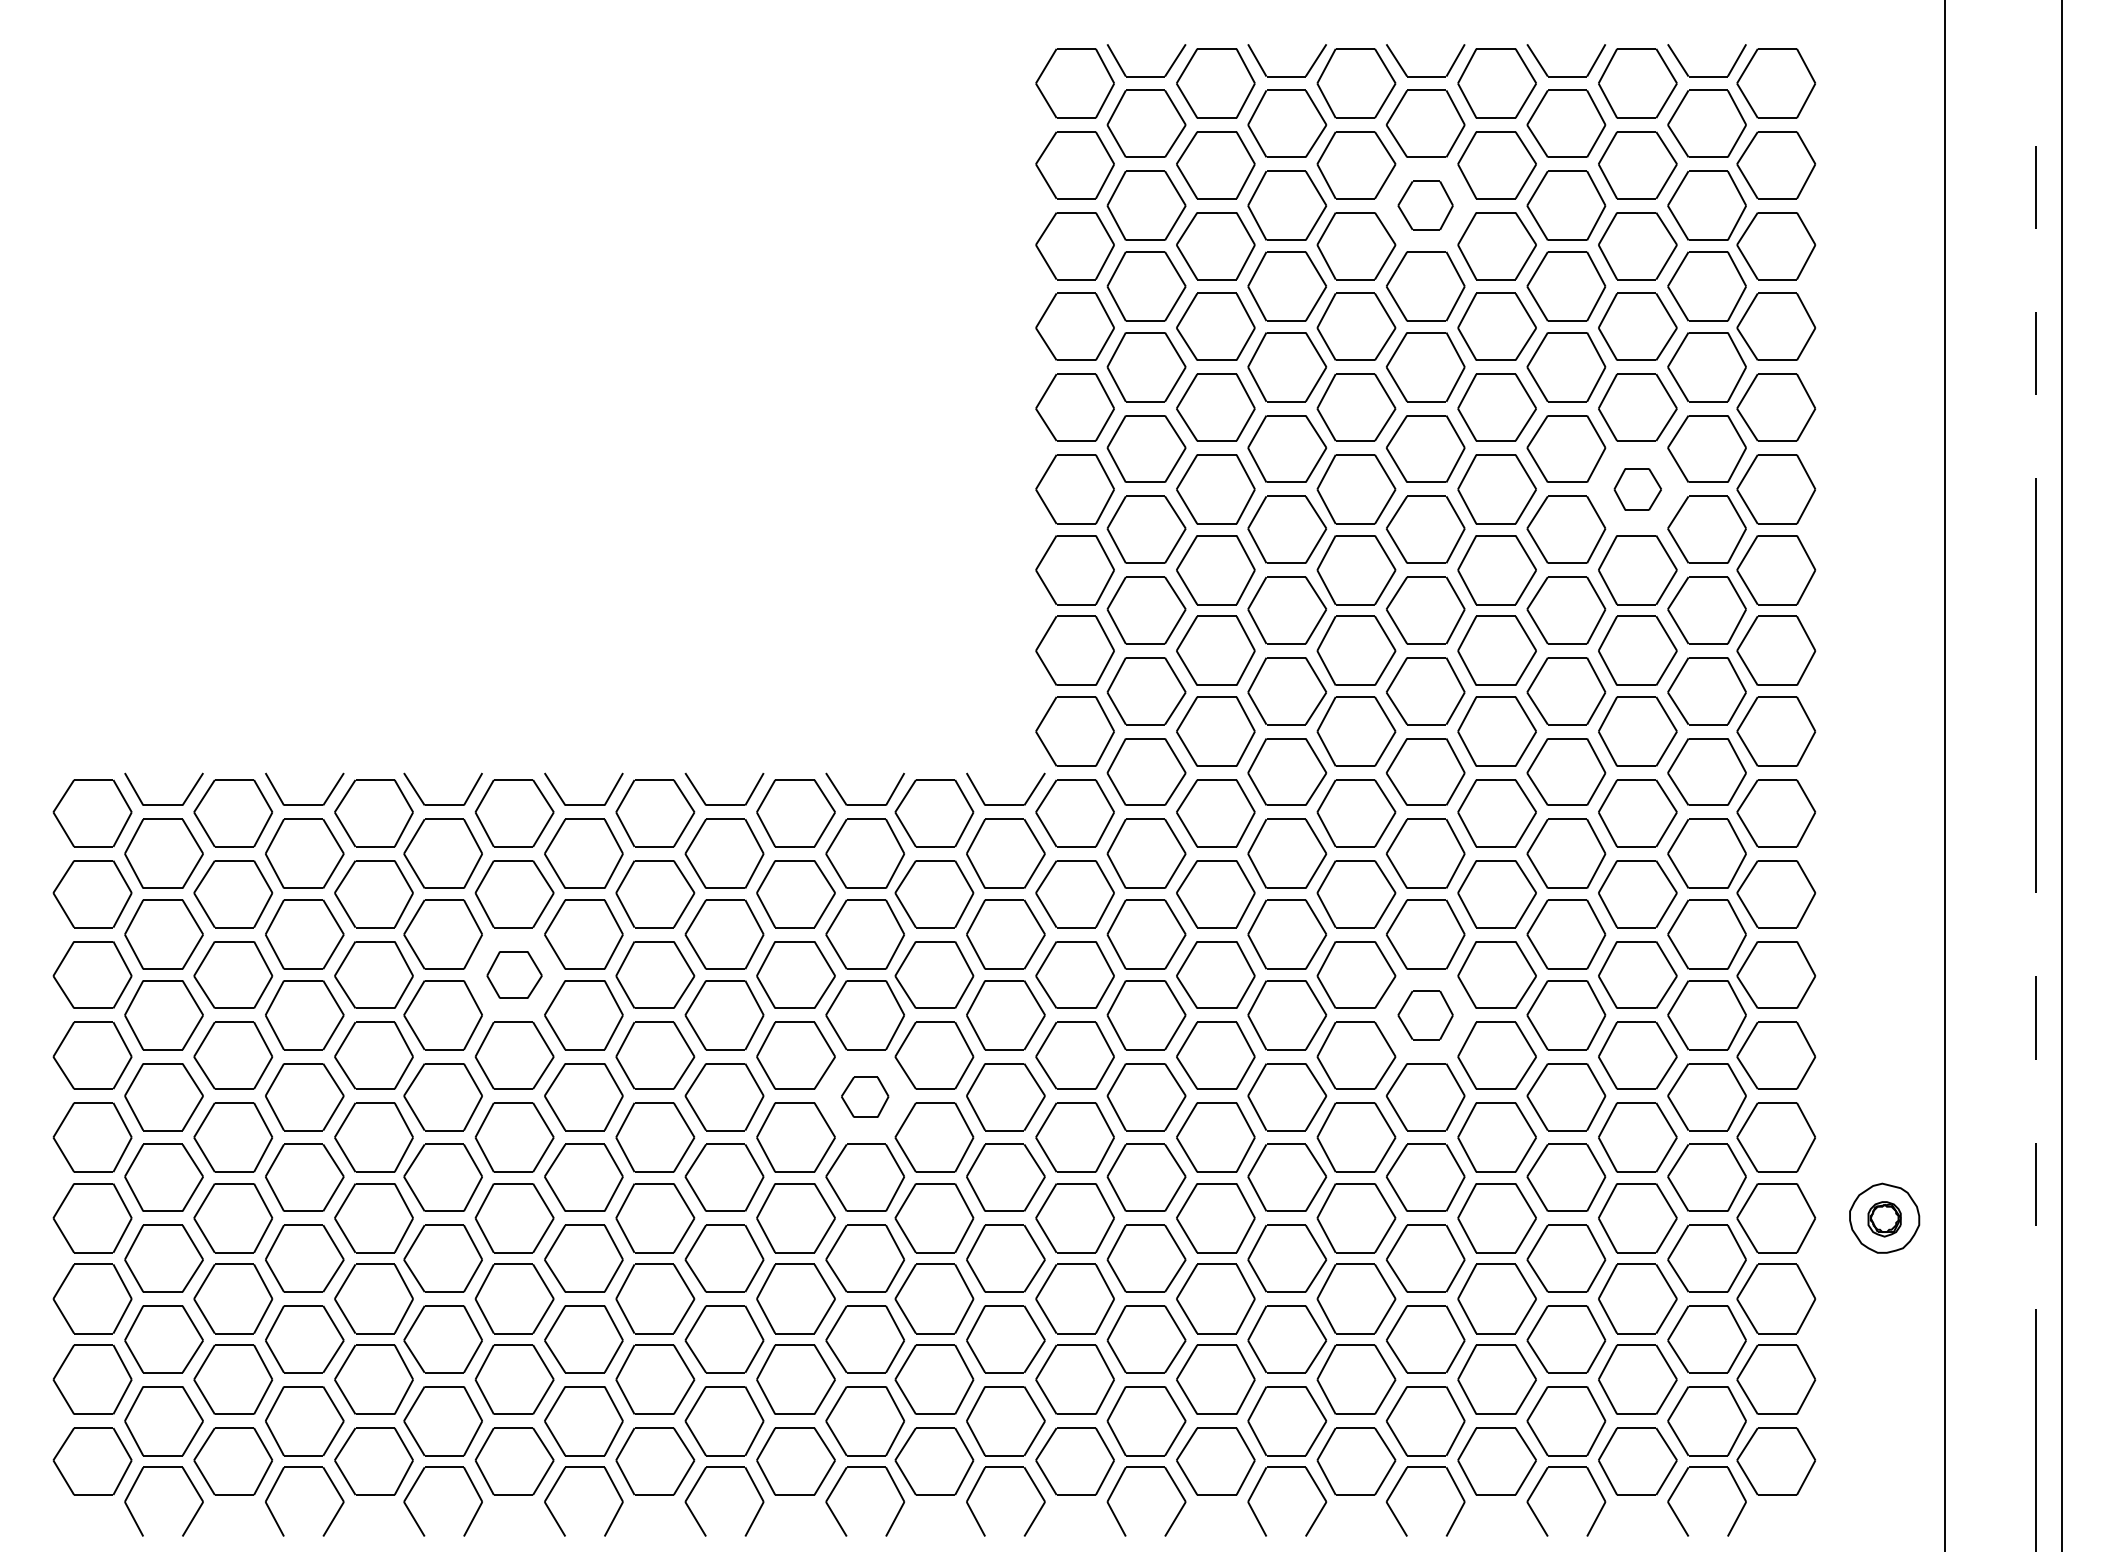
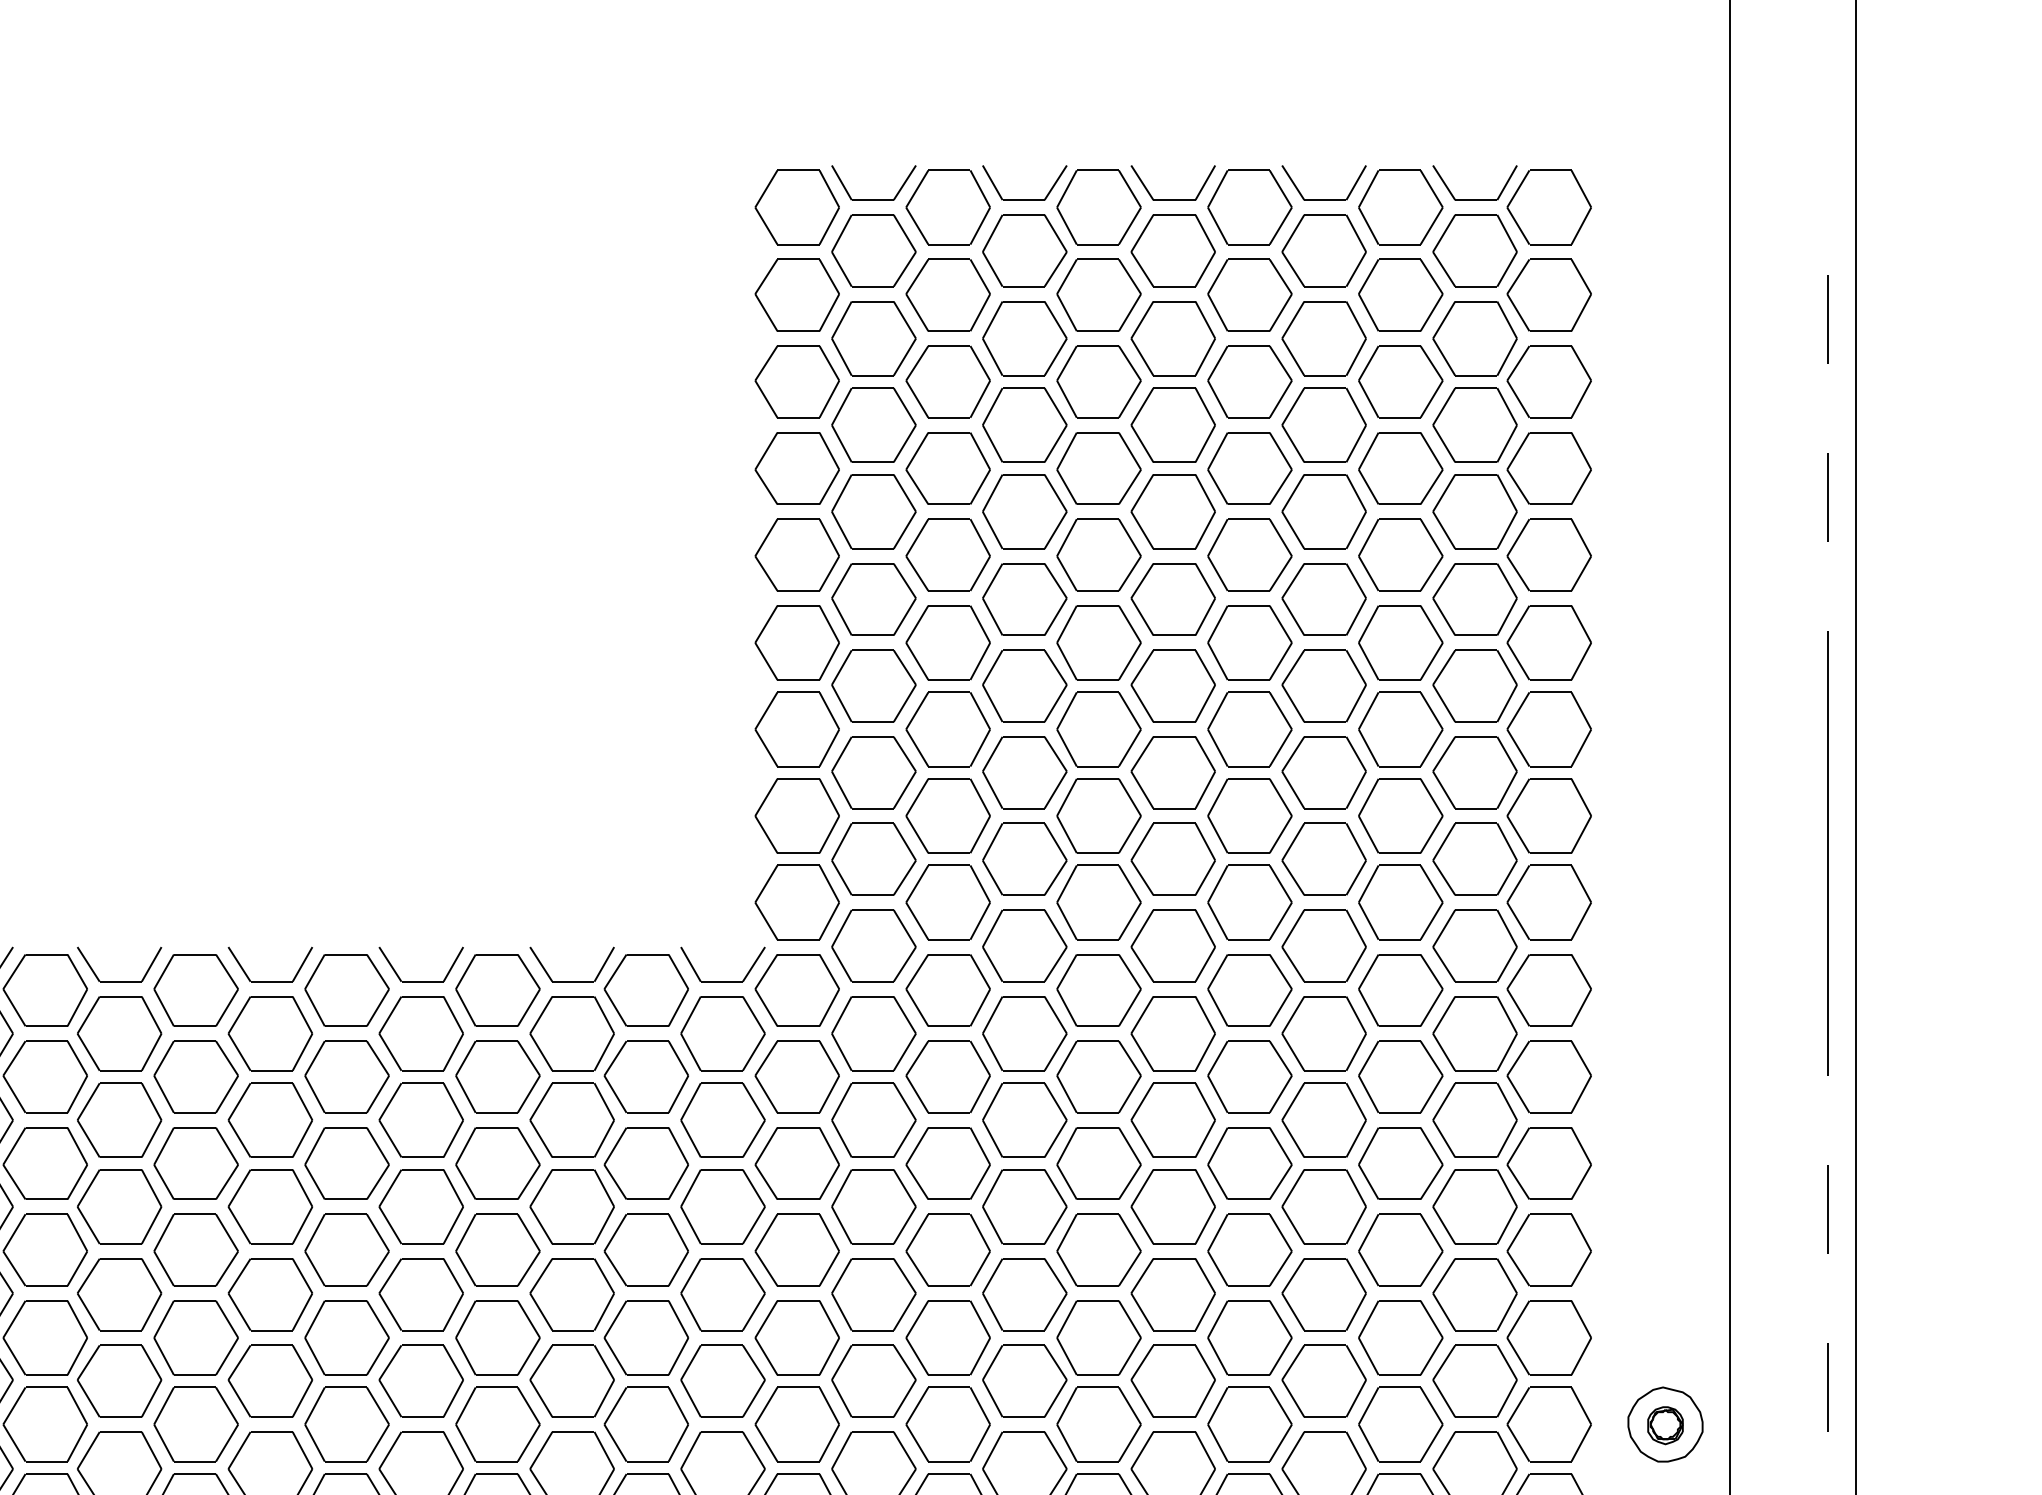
part: (1425, 205) -> (1173, 338), size x1.43
part: (1637, 489) -> (1400, 642), size x1.67
part: (514, 974) -> (196, 1163), size x1.43
part: (1425, 1015) -> (1173, 1207), size x1.43
part: (864, 1097) -> (571, 1295), size x1.67

